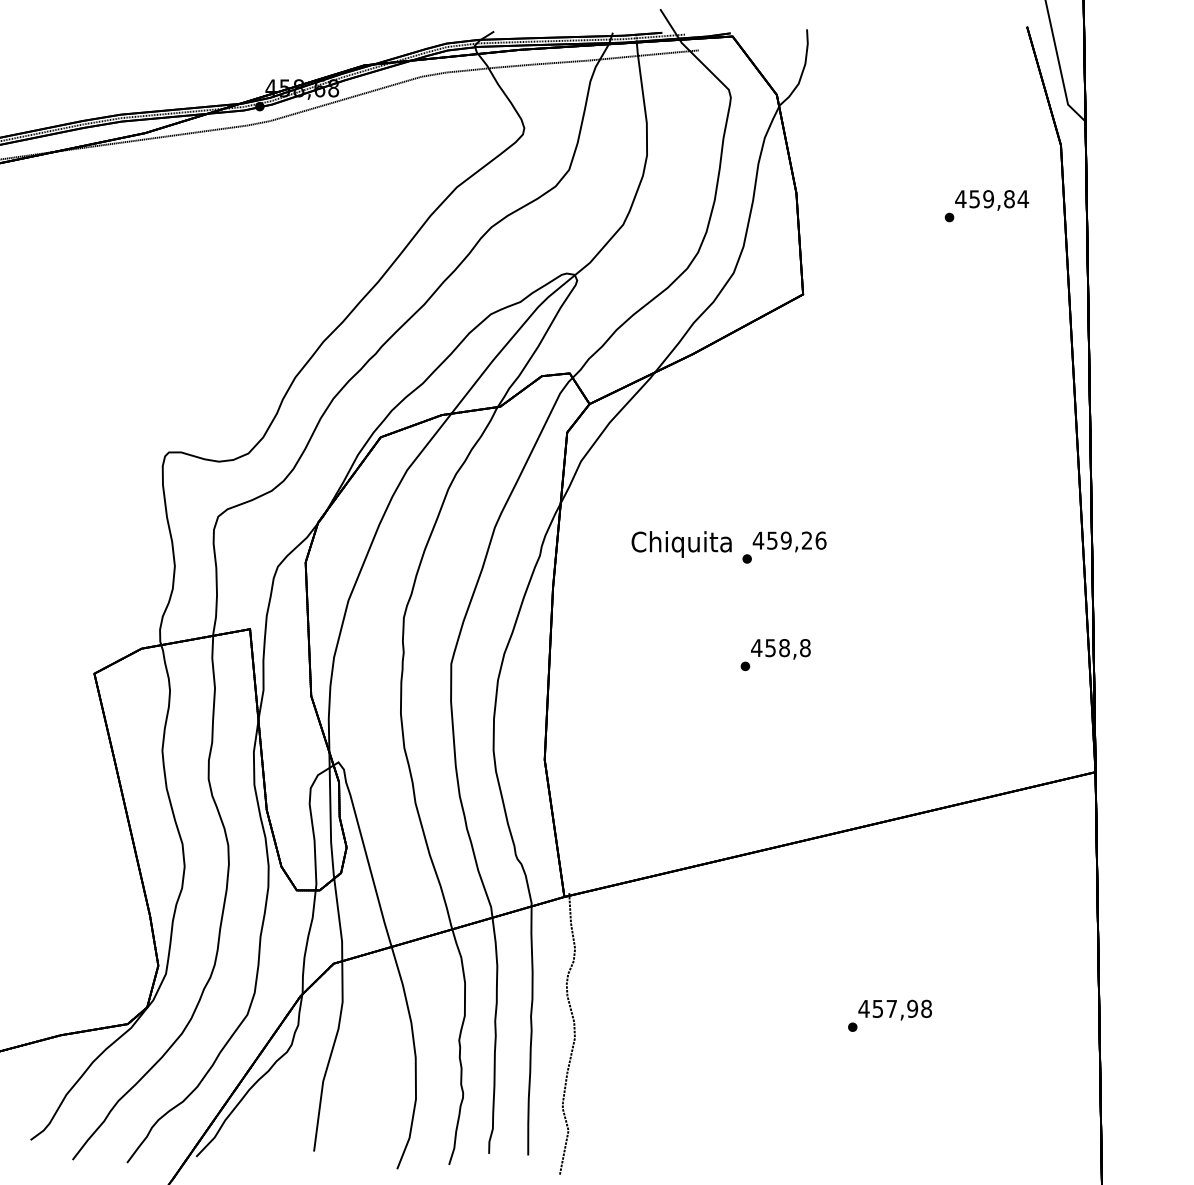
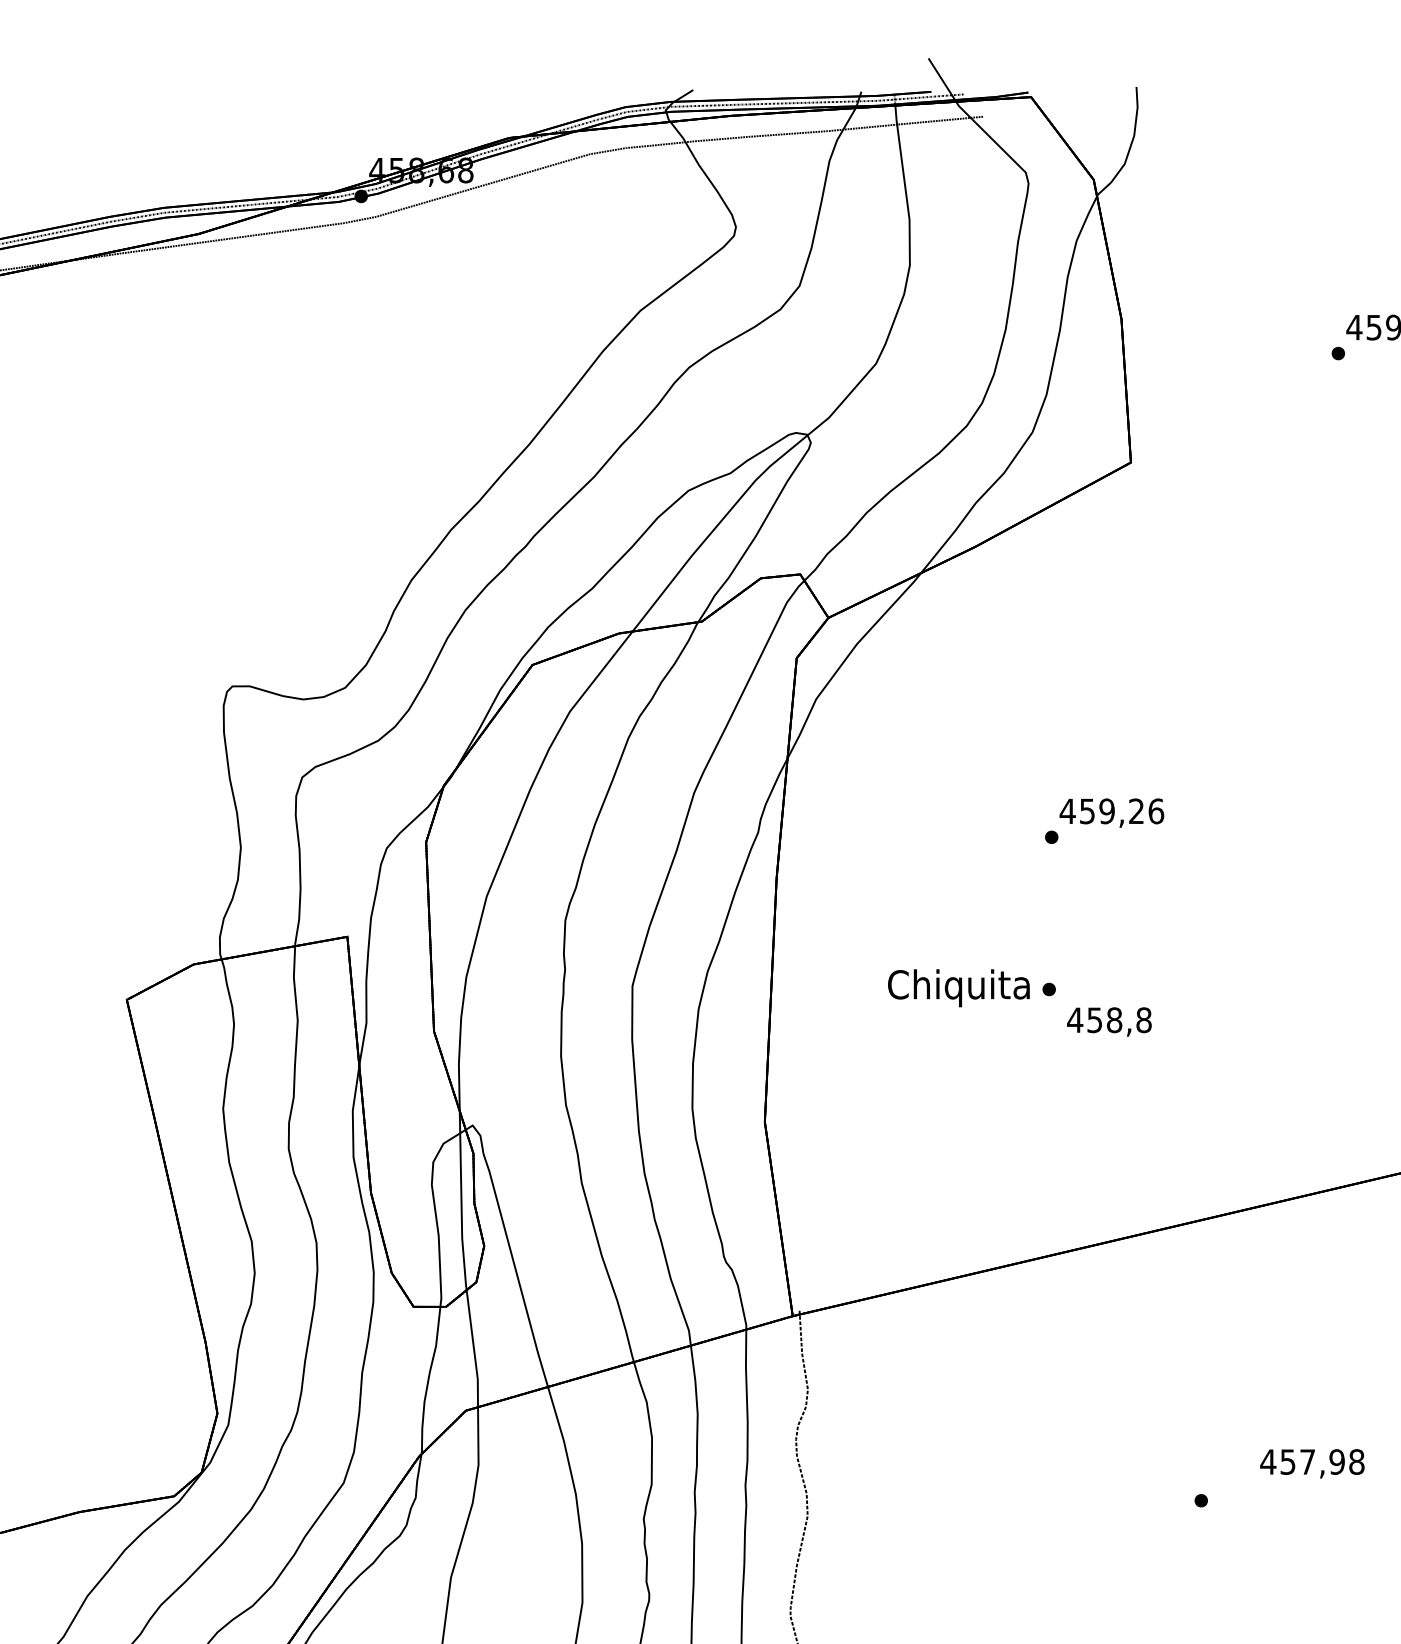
text: (681, 544) -> (958, 988), moved
text: (780, 649) -> (1108, 1022), moved
text: (894, 1009) -> (1311, 1462), moved

